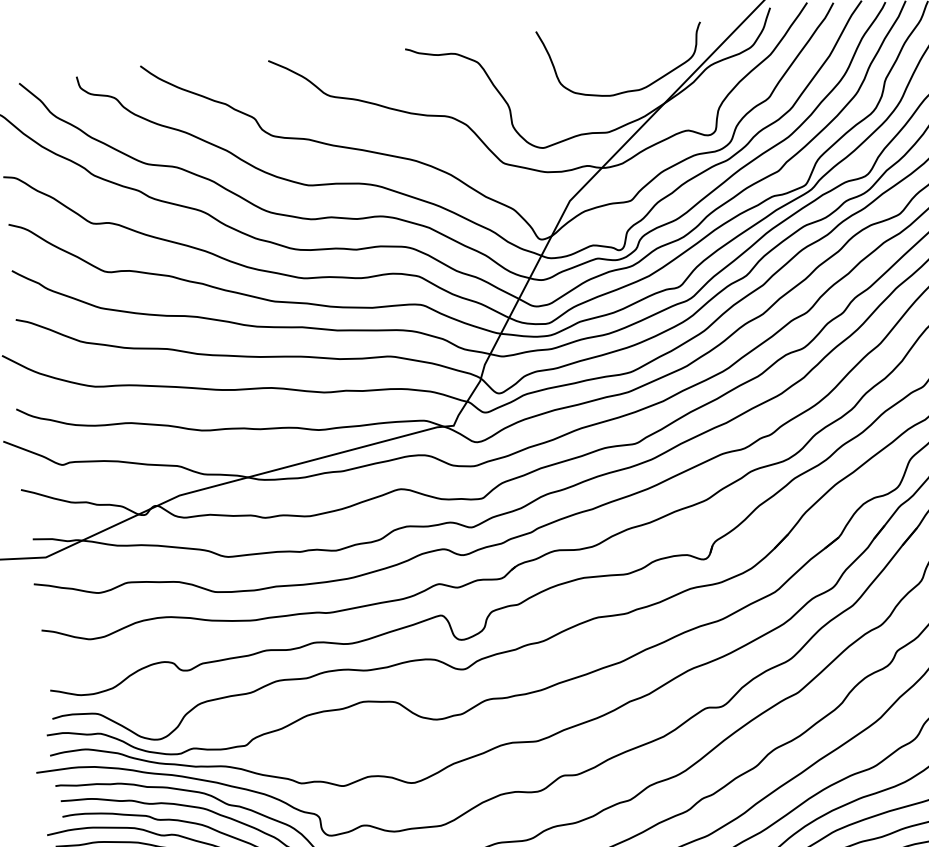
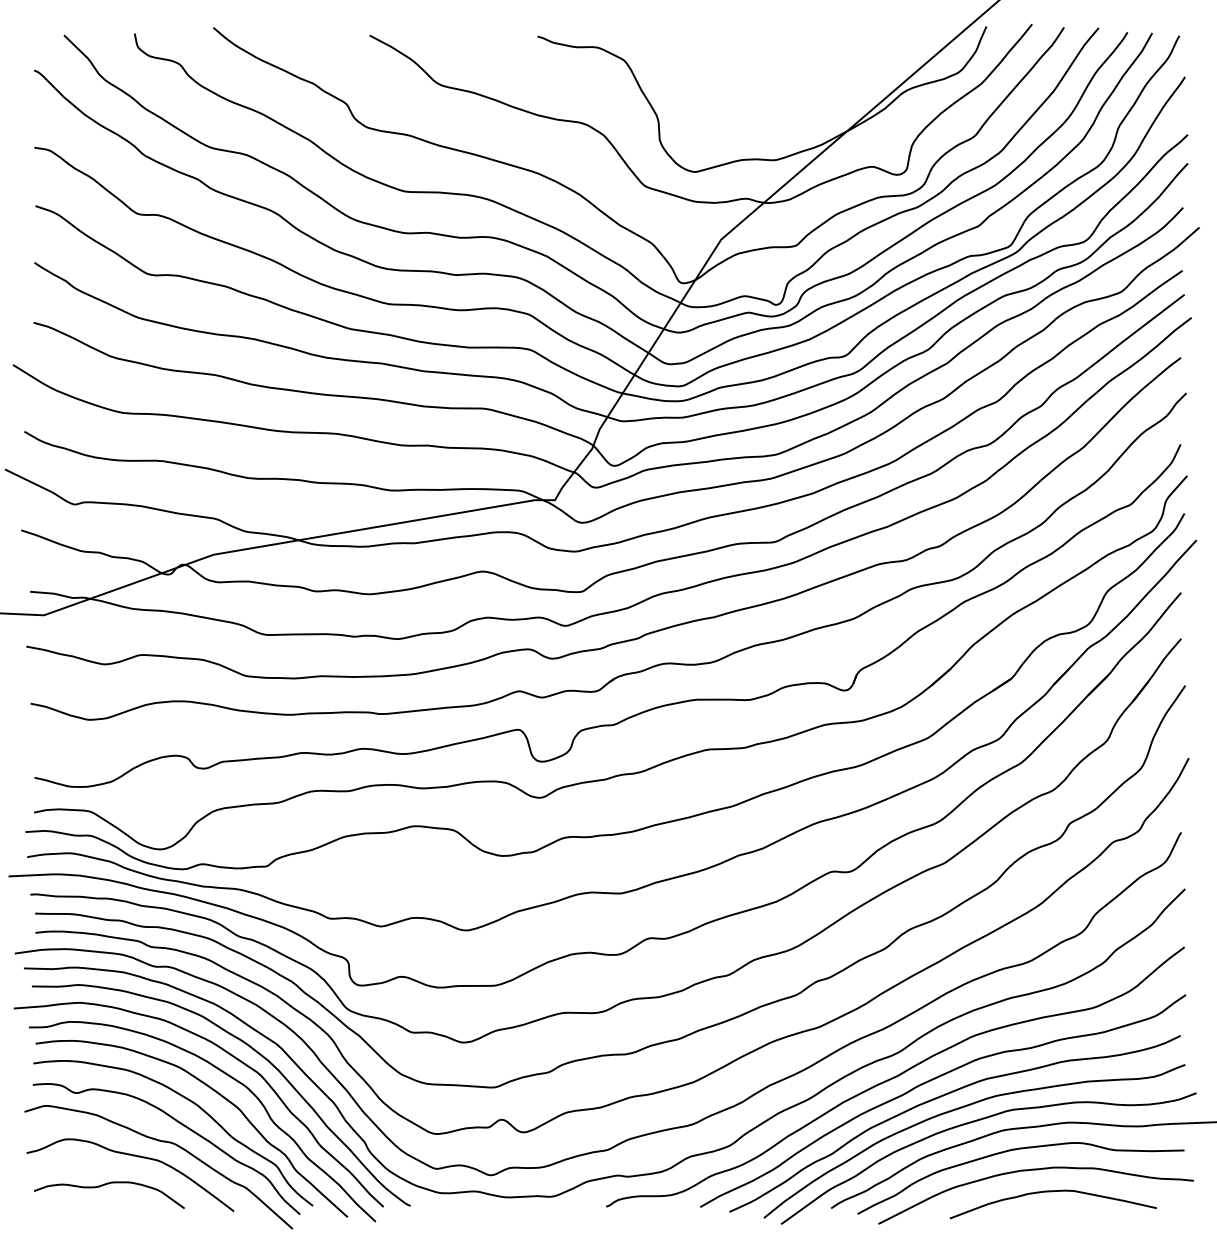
curve: (627, 90) -> (803, 111), removed

